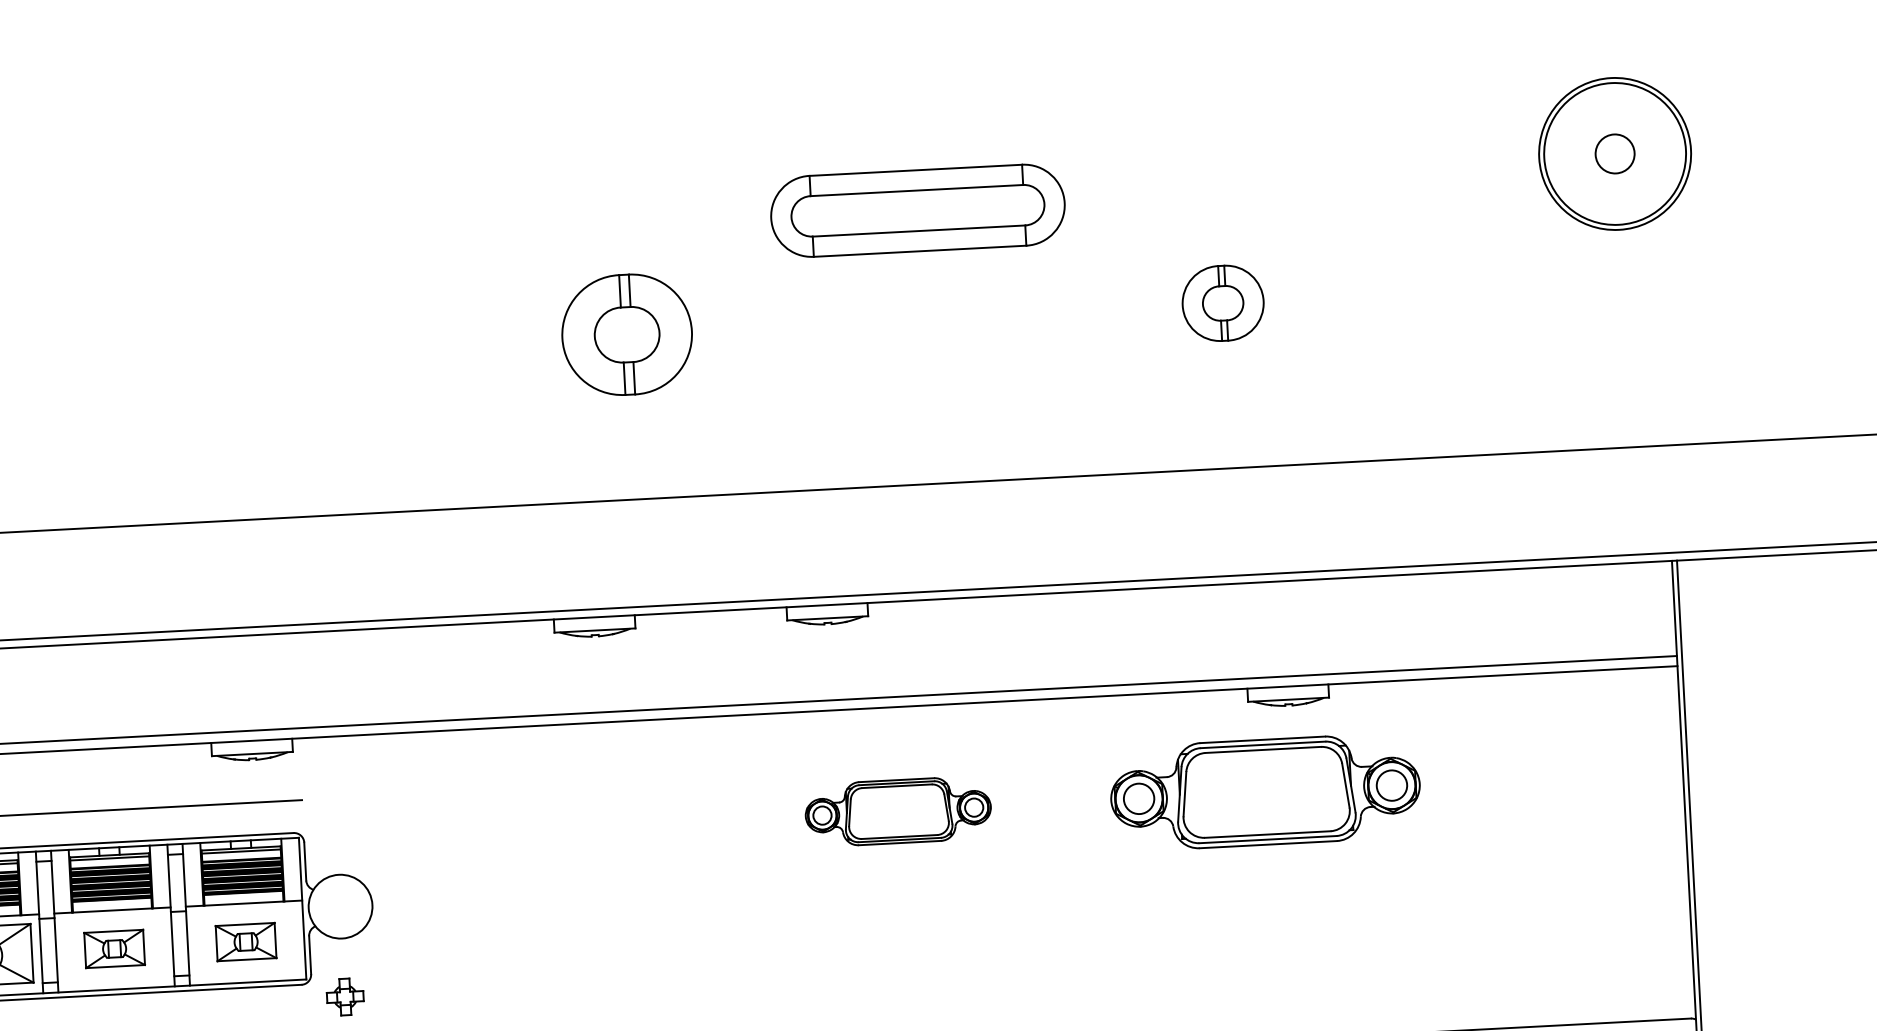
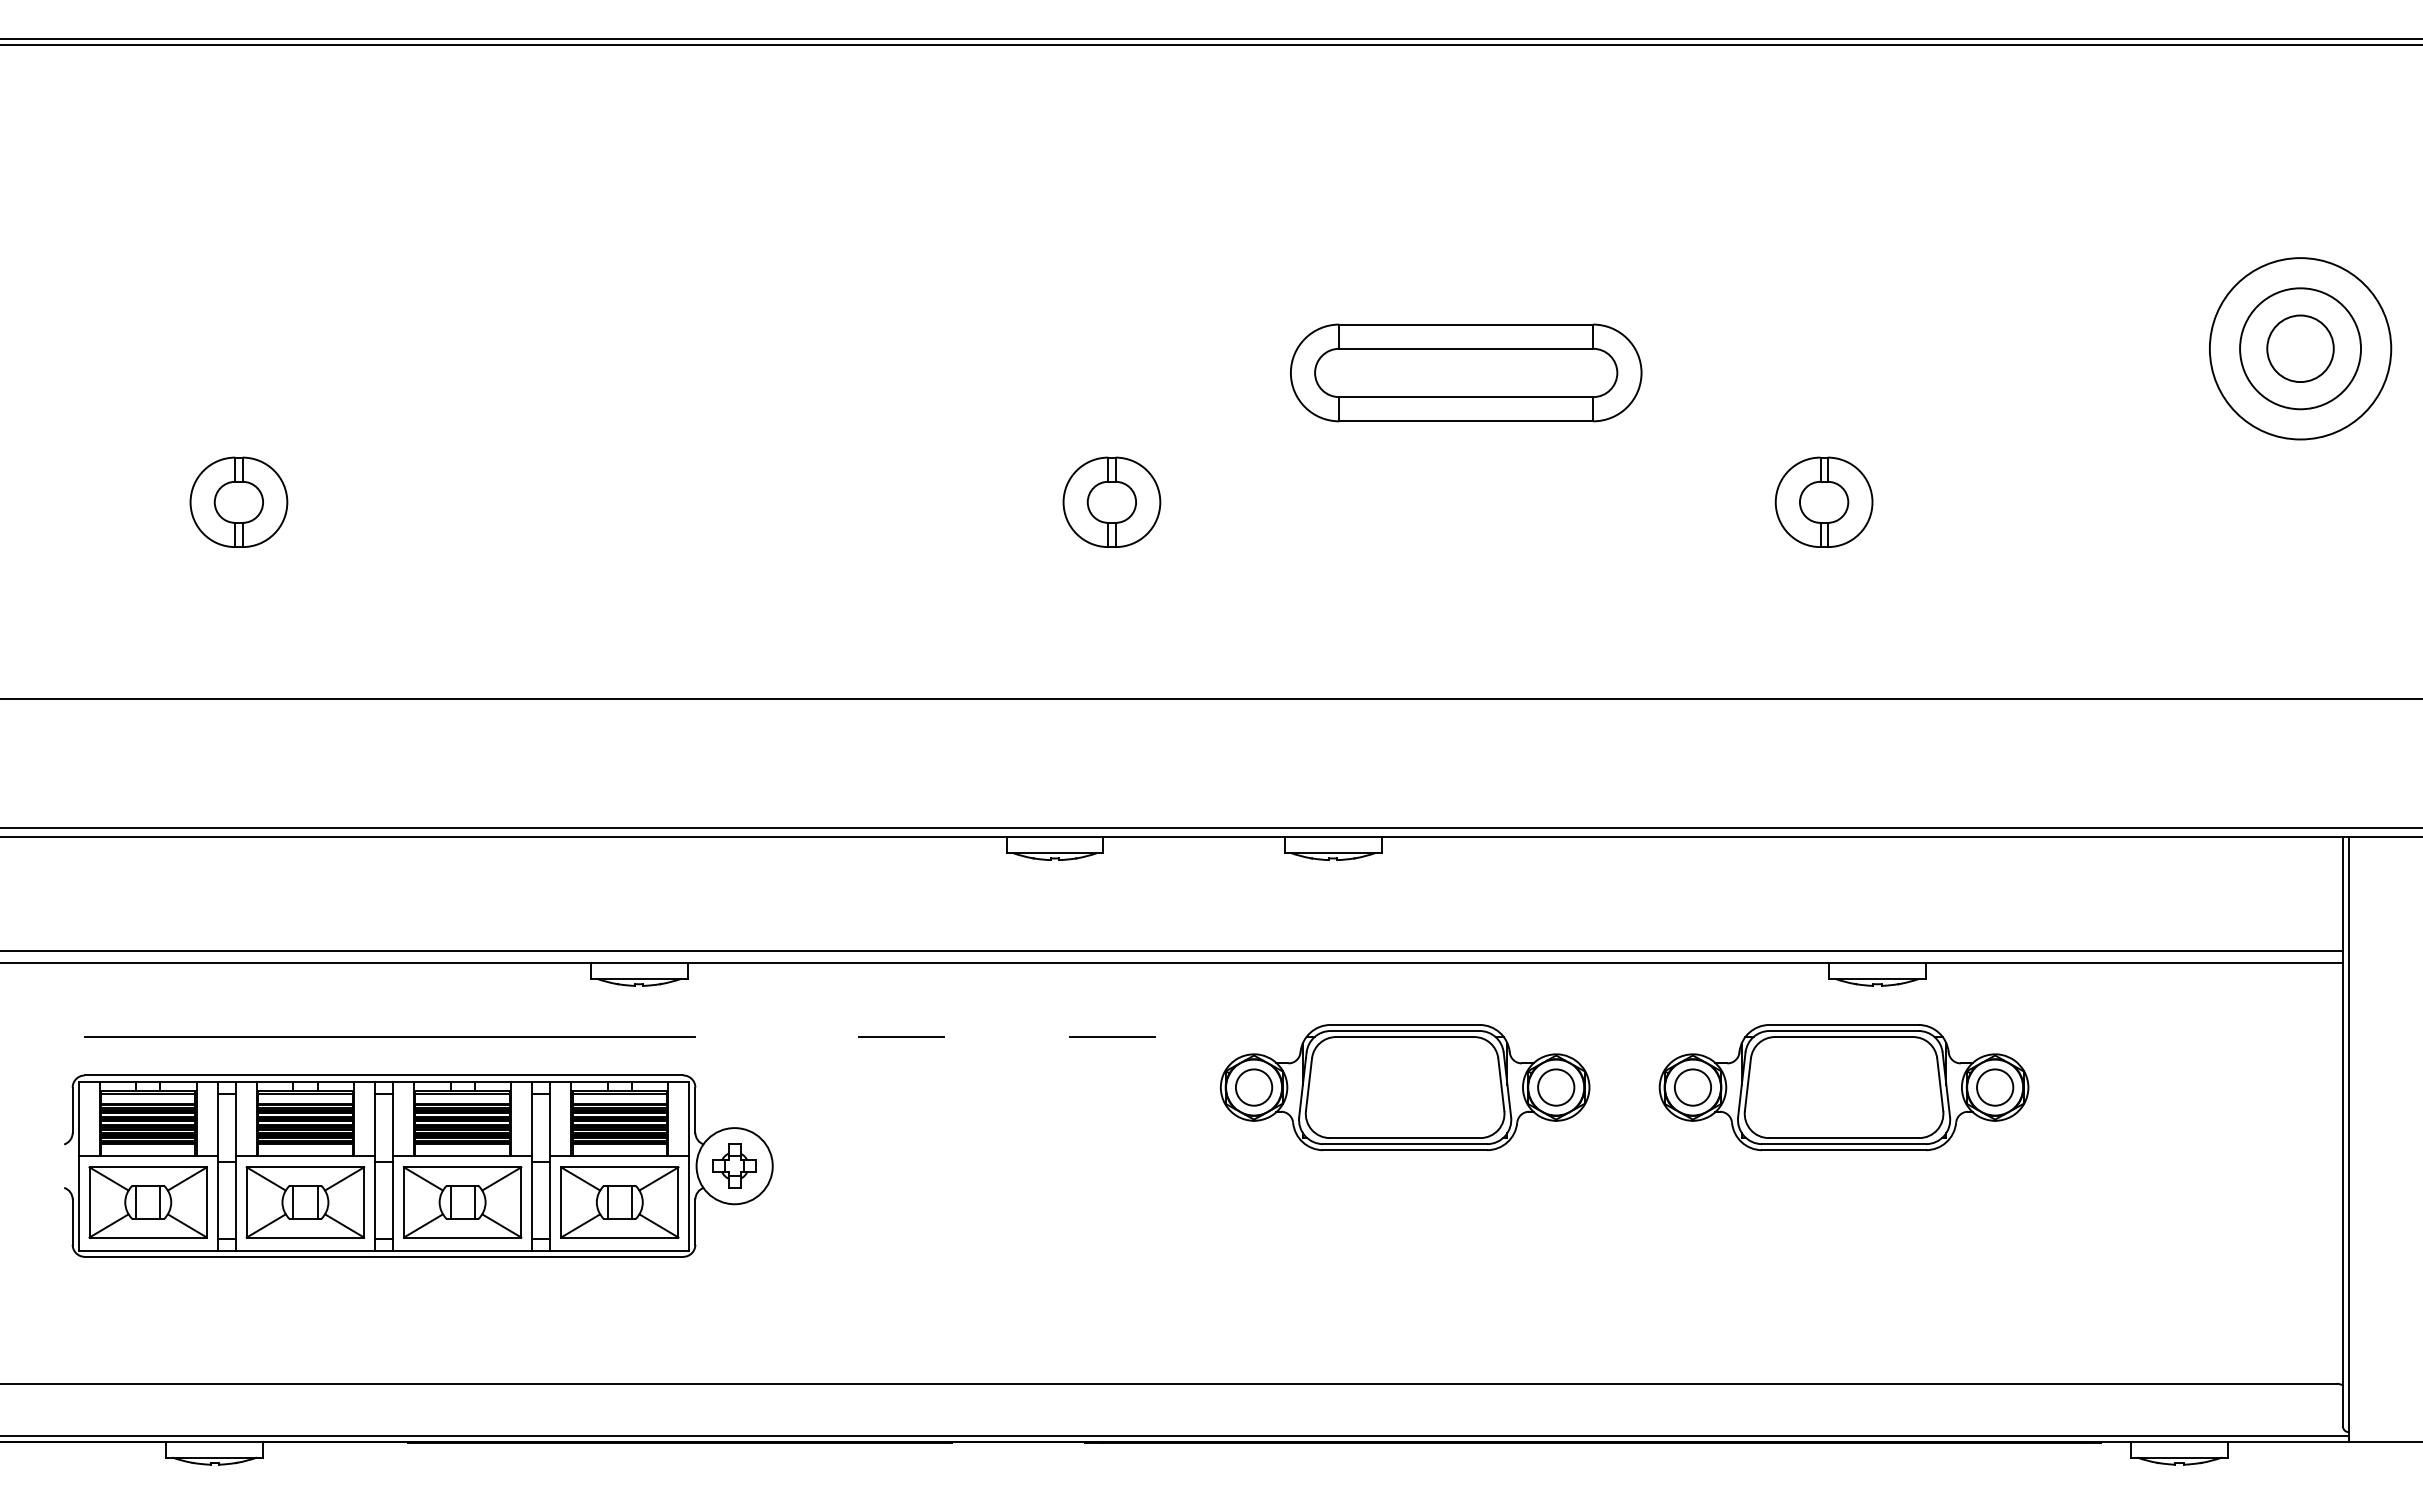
circle: (1615, 153) -> (2300, 348), size x0.71
circle: (1615, 153) -> (2300, 348), size x1.43
part: (626, 333) -> (1111, 501), size x0.62
line: (651, 781) -> (1112, 1036), added
line: (474, 790) -> (901, 1036), added
part: (898, 811) -> (1405, 1087), size x1.67
part: (245, 942) -> (619, 1202), size x1.67
part: (114, 949) -> (462, 1202), size x1.67
part: (345, 996) -> (734, 1165), moved

